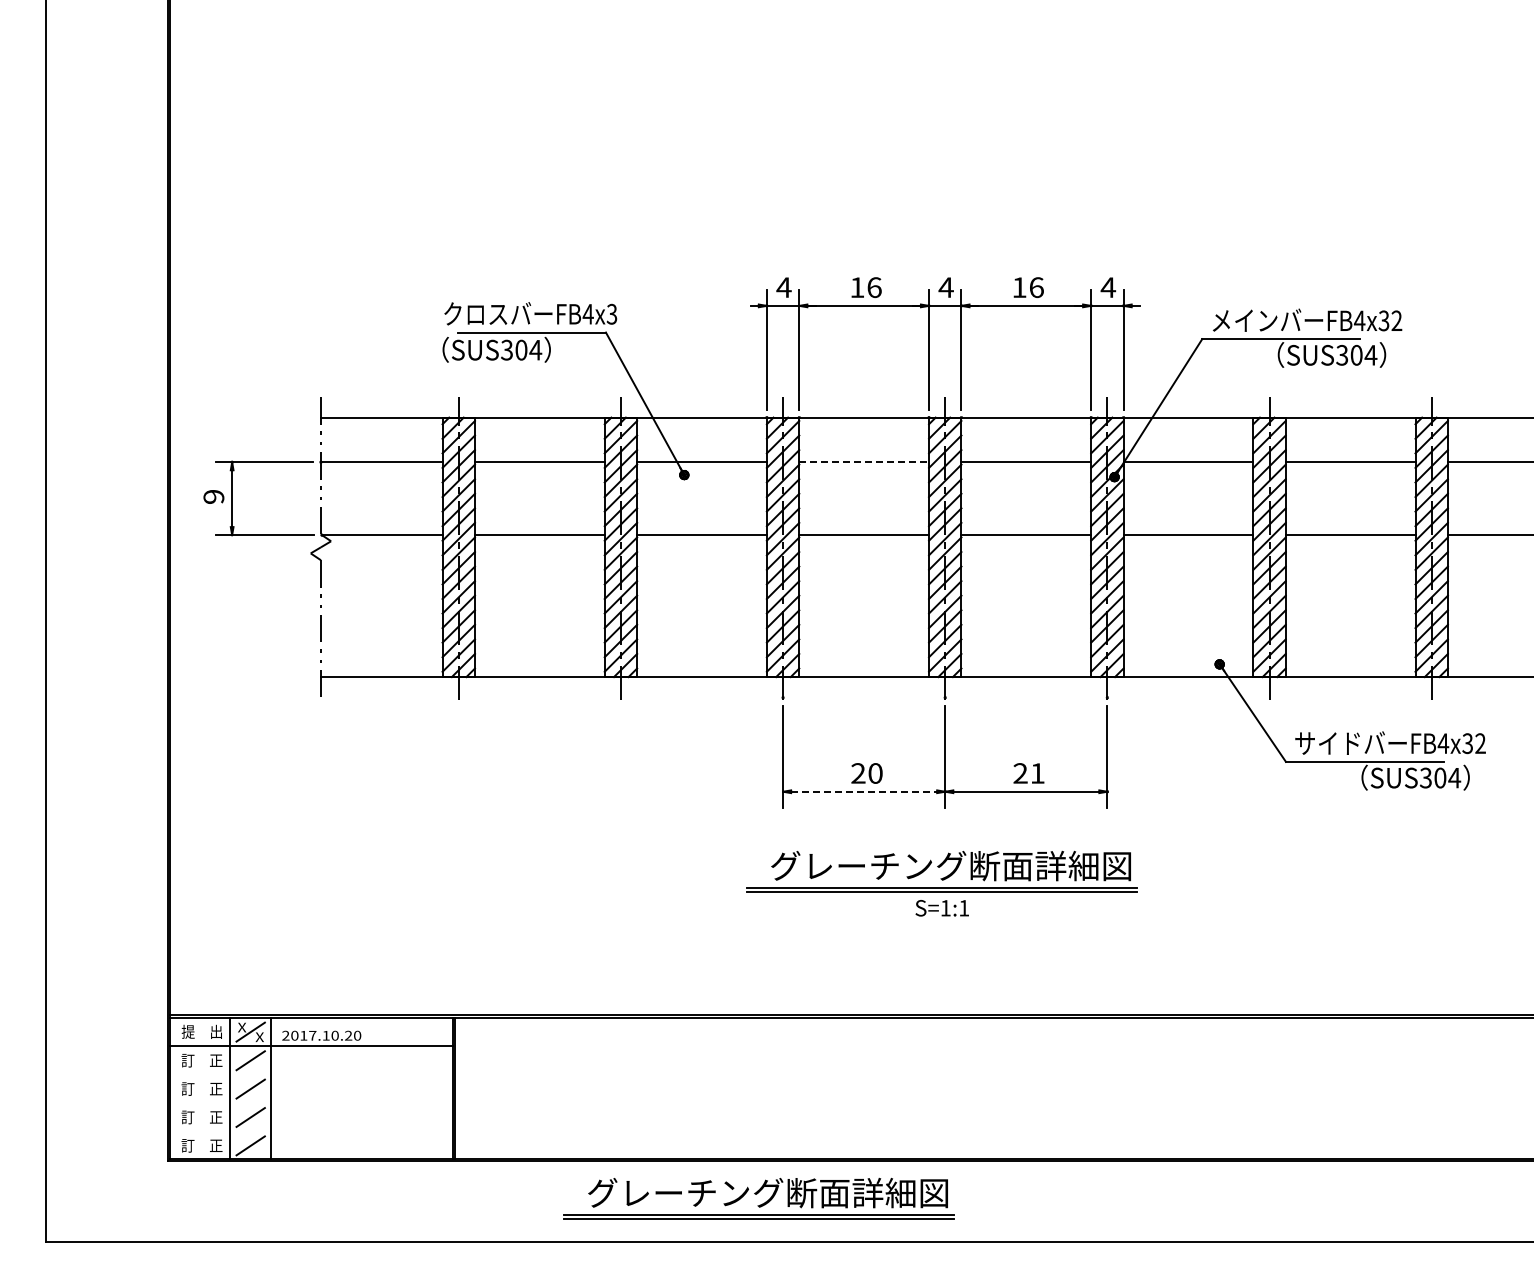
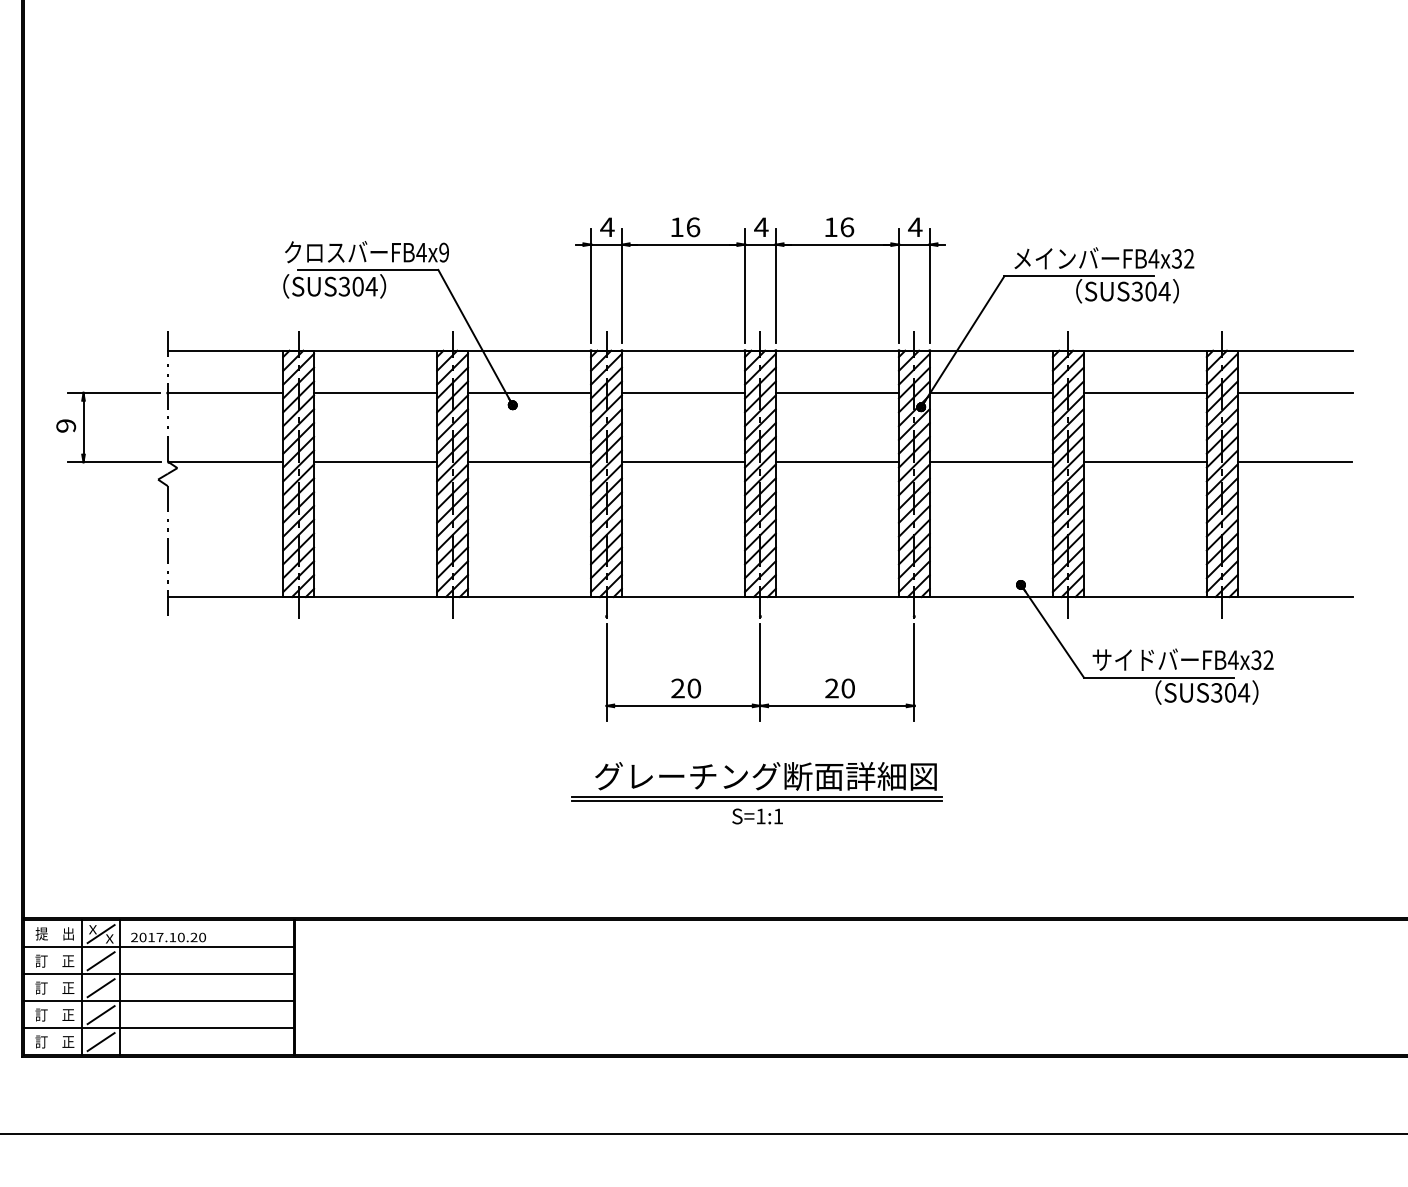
text: (611, 314) -> (443, 252), FB4x3 -> FB4x9
line: (864, 462) -> (683, 393), dashed -> solid
text: (1037, 773) -> (848, 688), 21 -> 20
line: (864, 791) -> (683, 705), dashed -> solid
line: (311, 1074) -> (158, 974), added
line: (311, 1102) -> (158, 1000), added
line: (311, 1131) -> (158, 1028), added
part: (758, 1198) -> (583, 1092), removed

